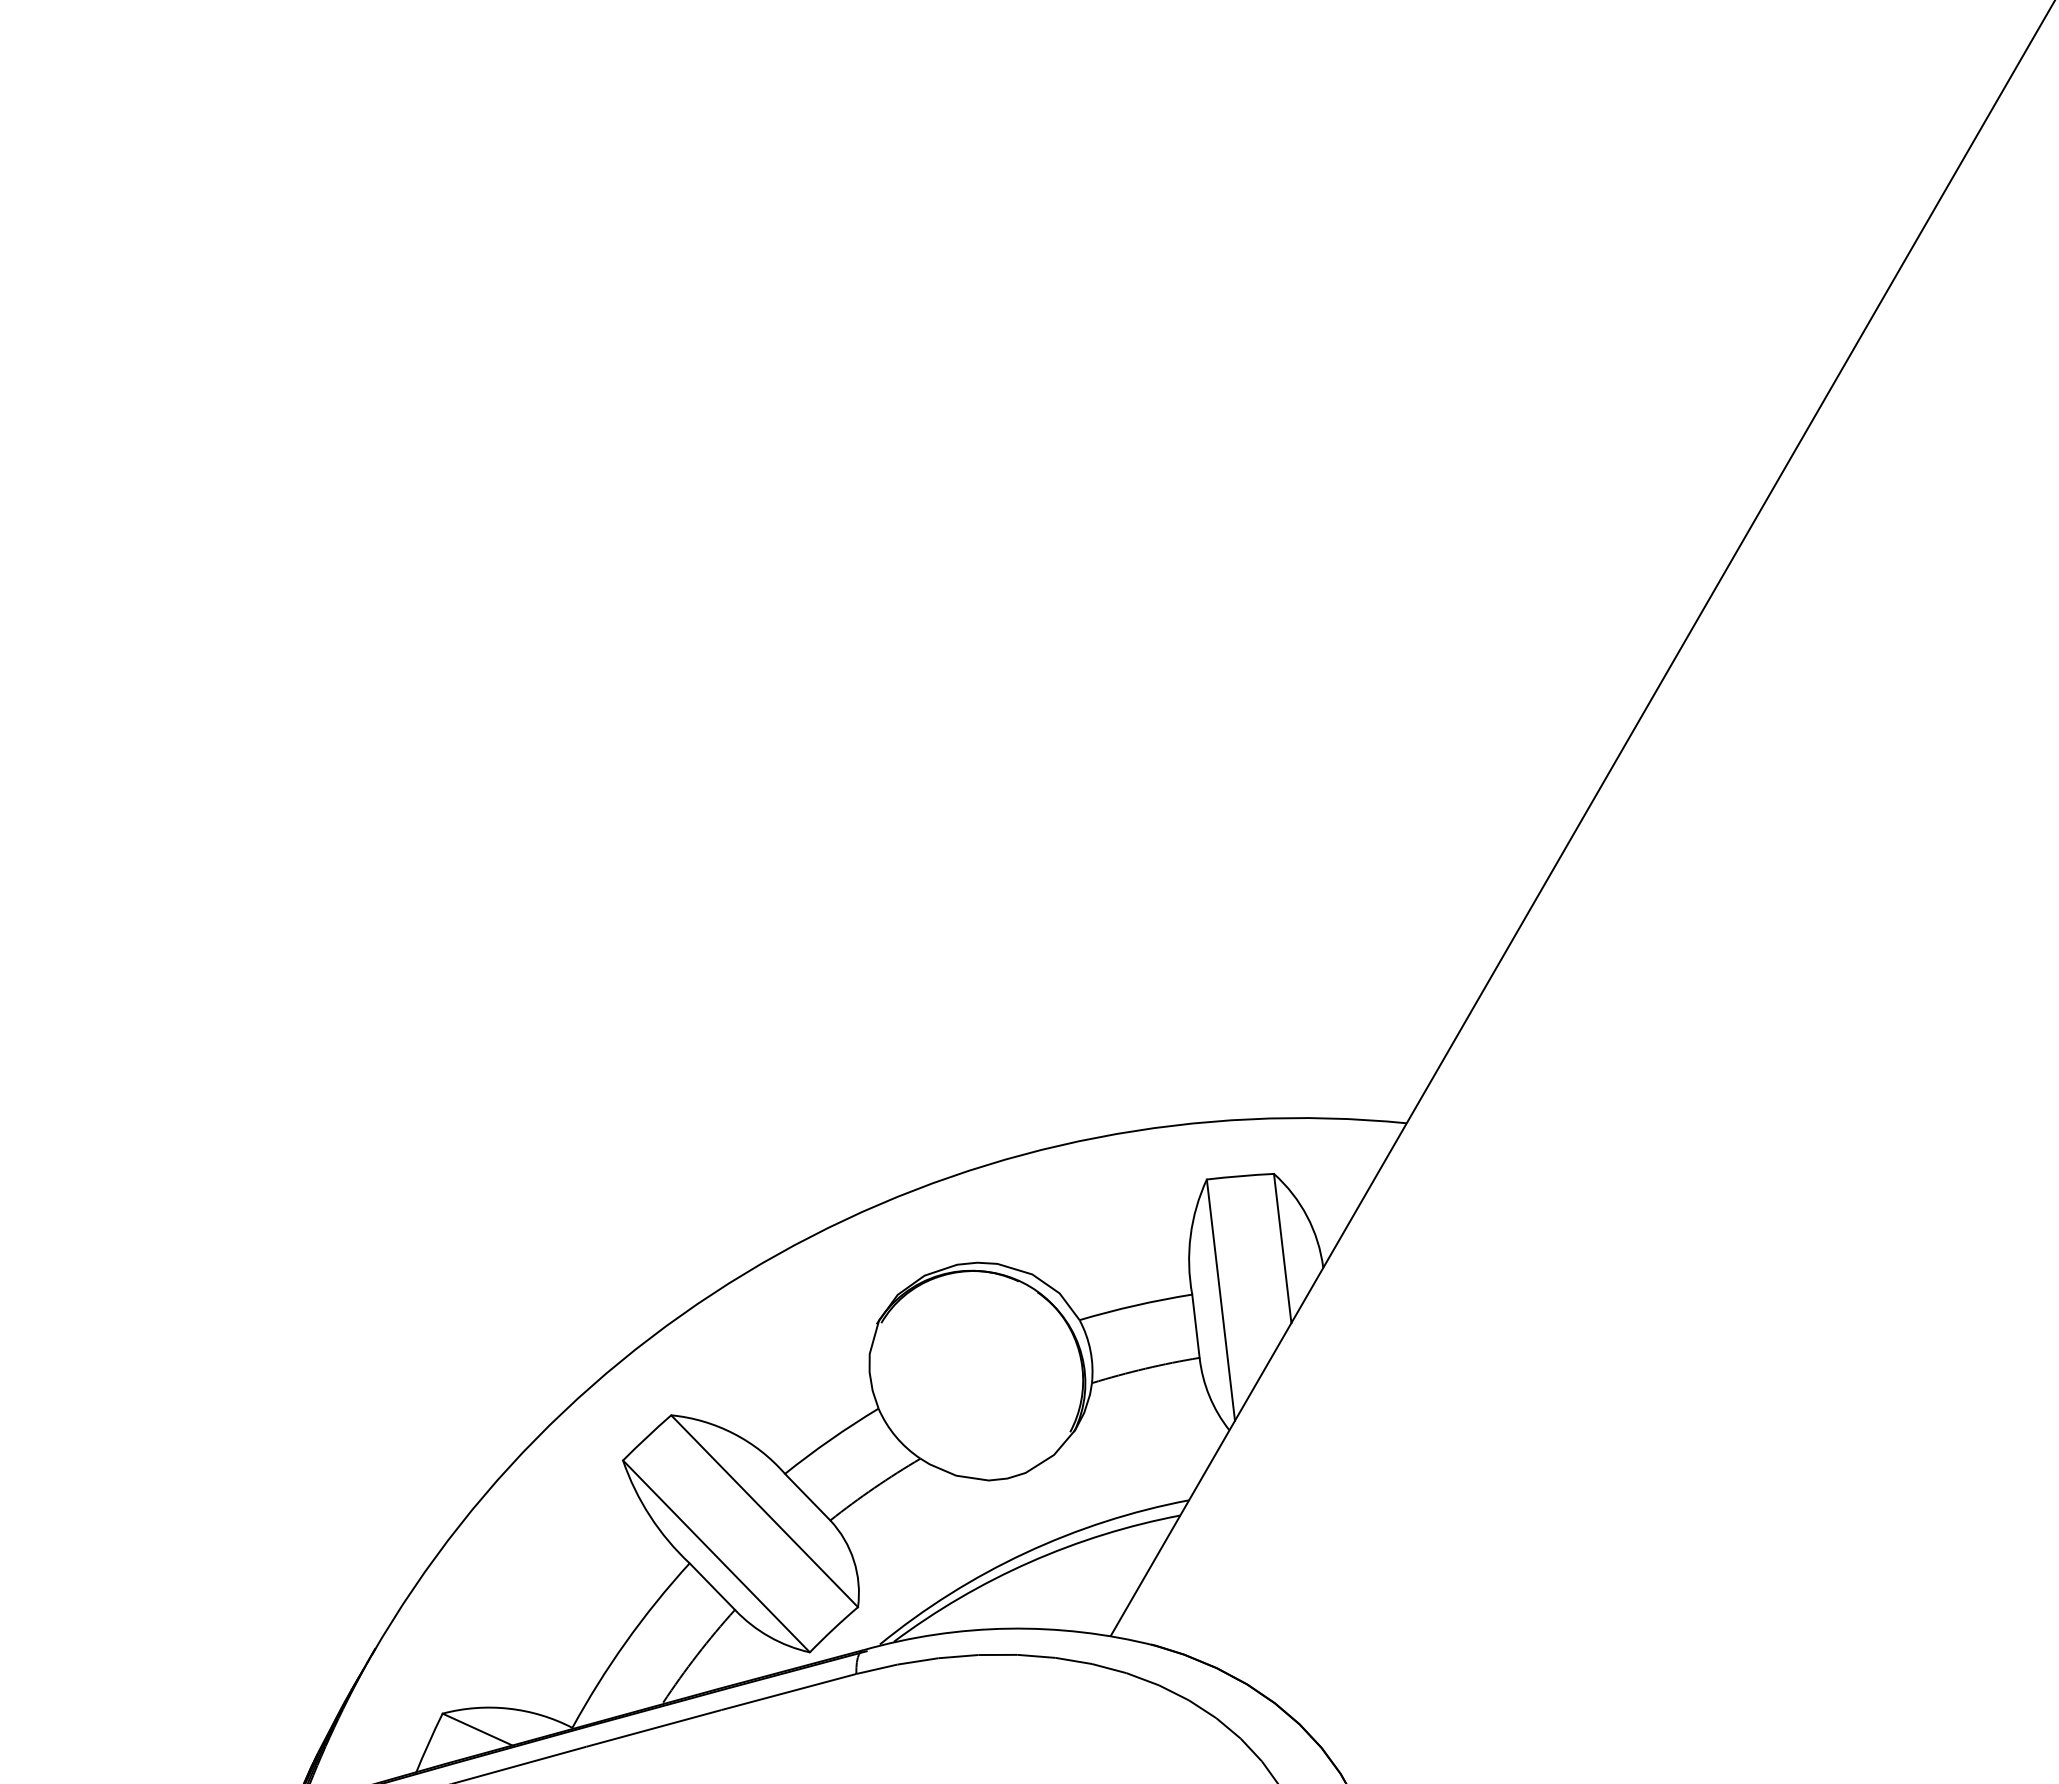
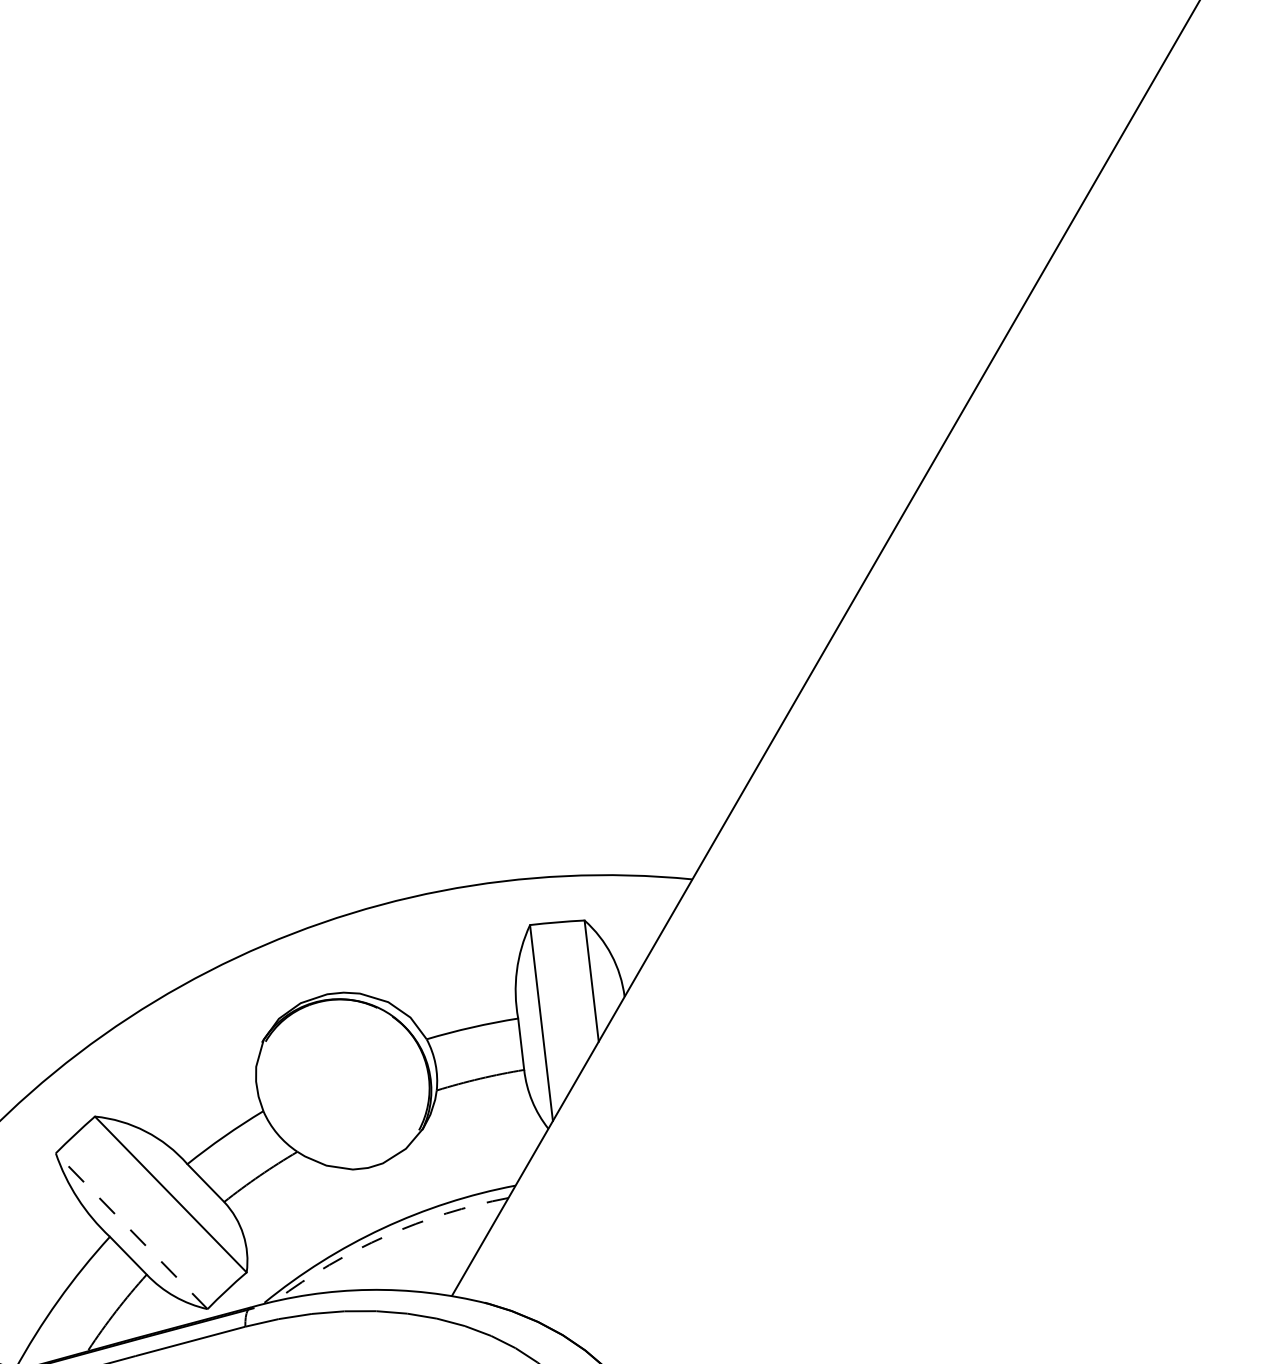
line: (716, 1556) -> (131, 1231), solid -> dashed
arc: (1029, 1562) -> (386, 1236), solid -> dashed

